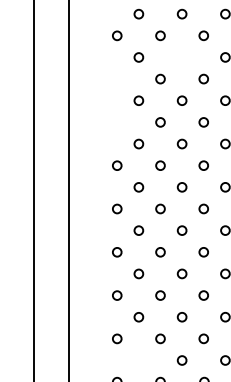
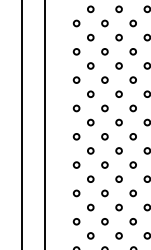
circle: (181, 57) -> (118, 37), added
circle: (117, 78) -> (76, 51), added
circle: (117, 121) -> (76, 79), added
circle: (138, 359) -> (90, 235), added

